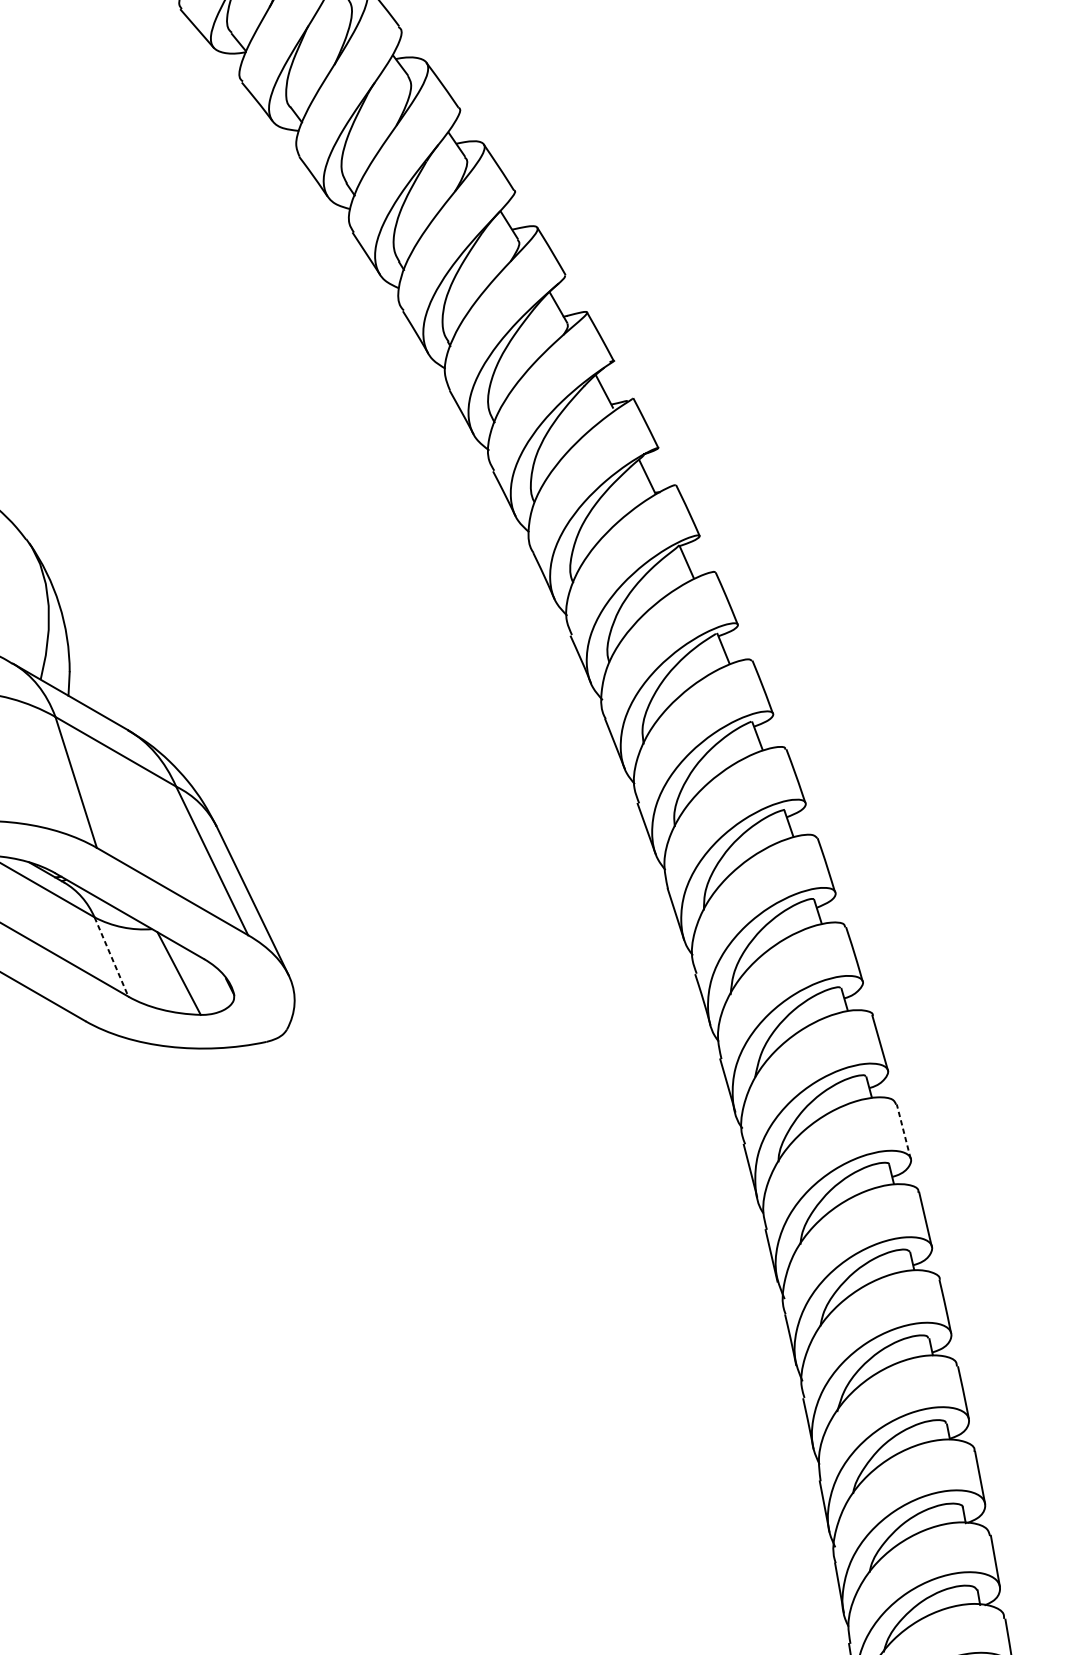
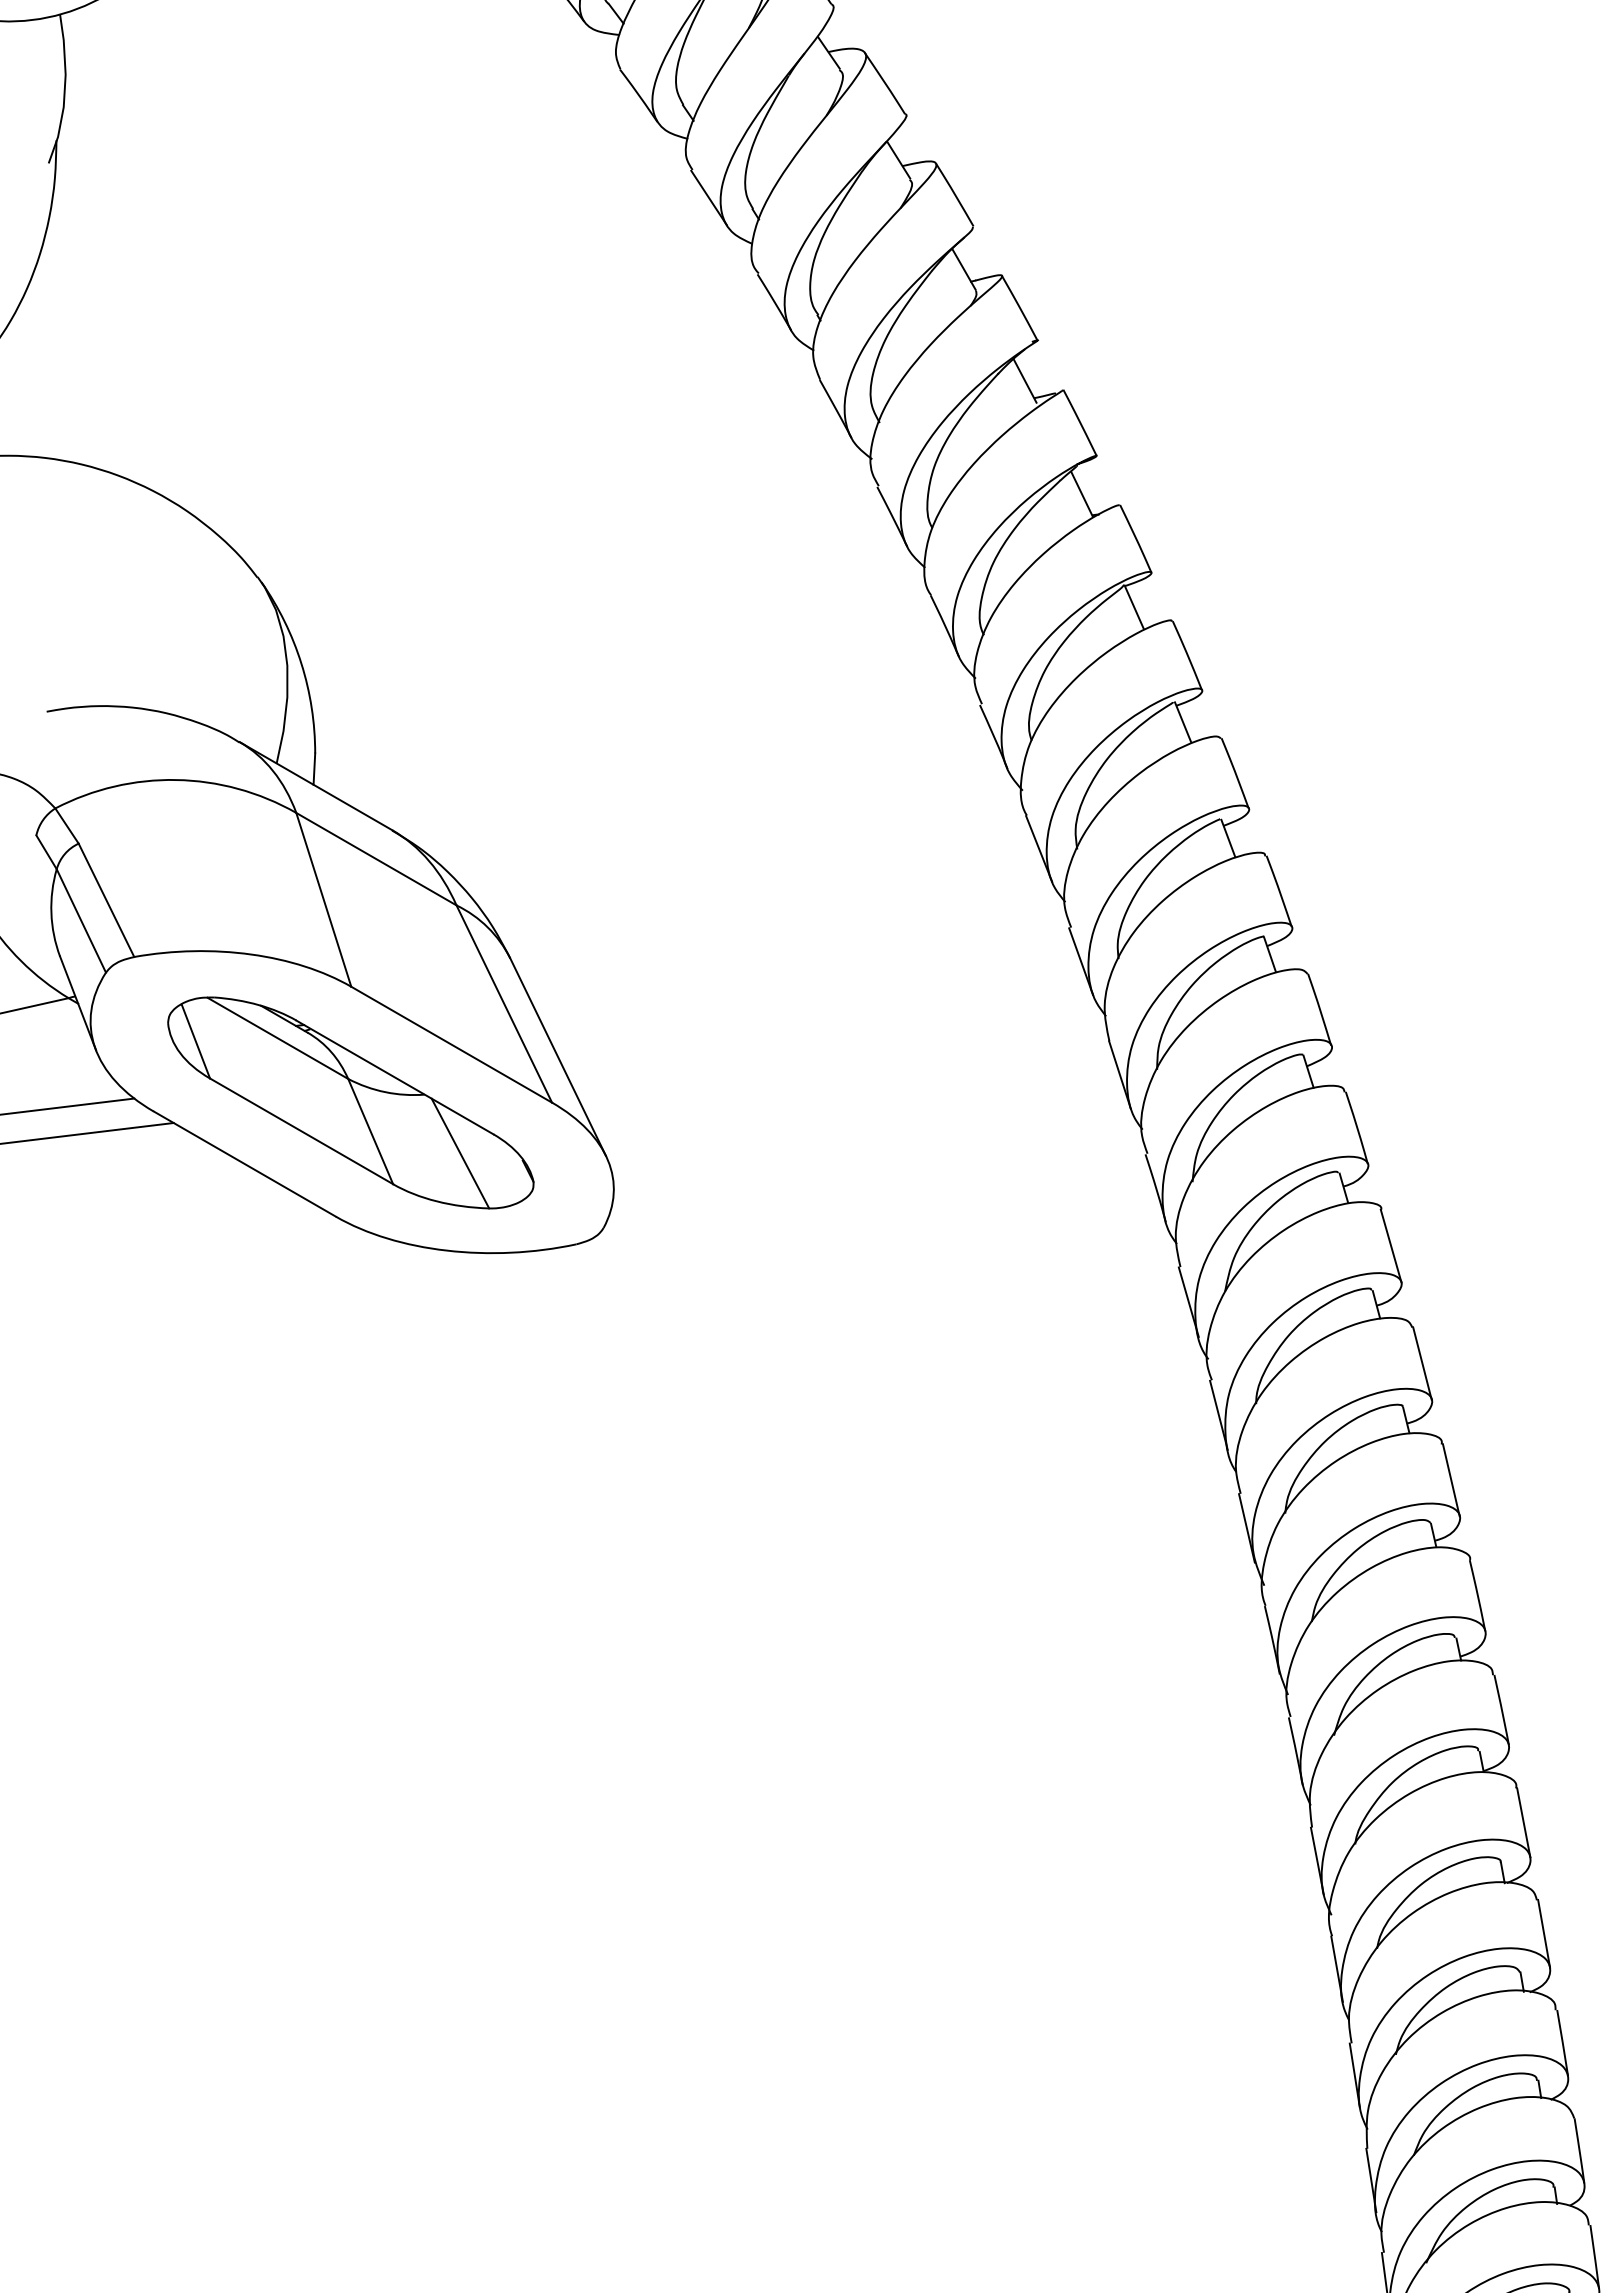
line: (111, 957) -> (370, 1132), dashed -> solid
line: (903, 1131) -> (1422, 1363), dashed -> solid

